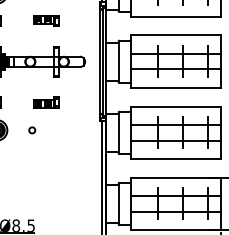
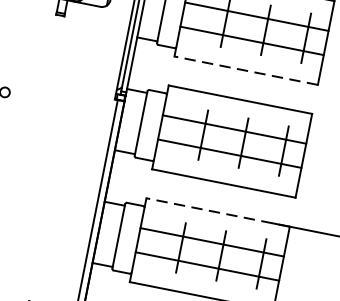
line: (175, 88) -> (245, 70), solid -> dashed
part: (46, 102) -> (36, 52), removed
line: (175, 177) -> (217, 212), solid -> dashed

